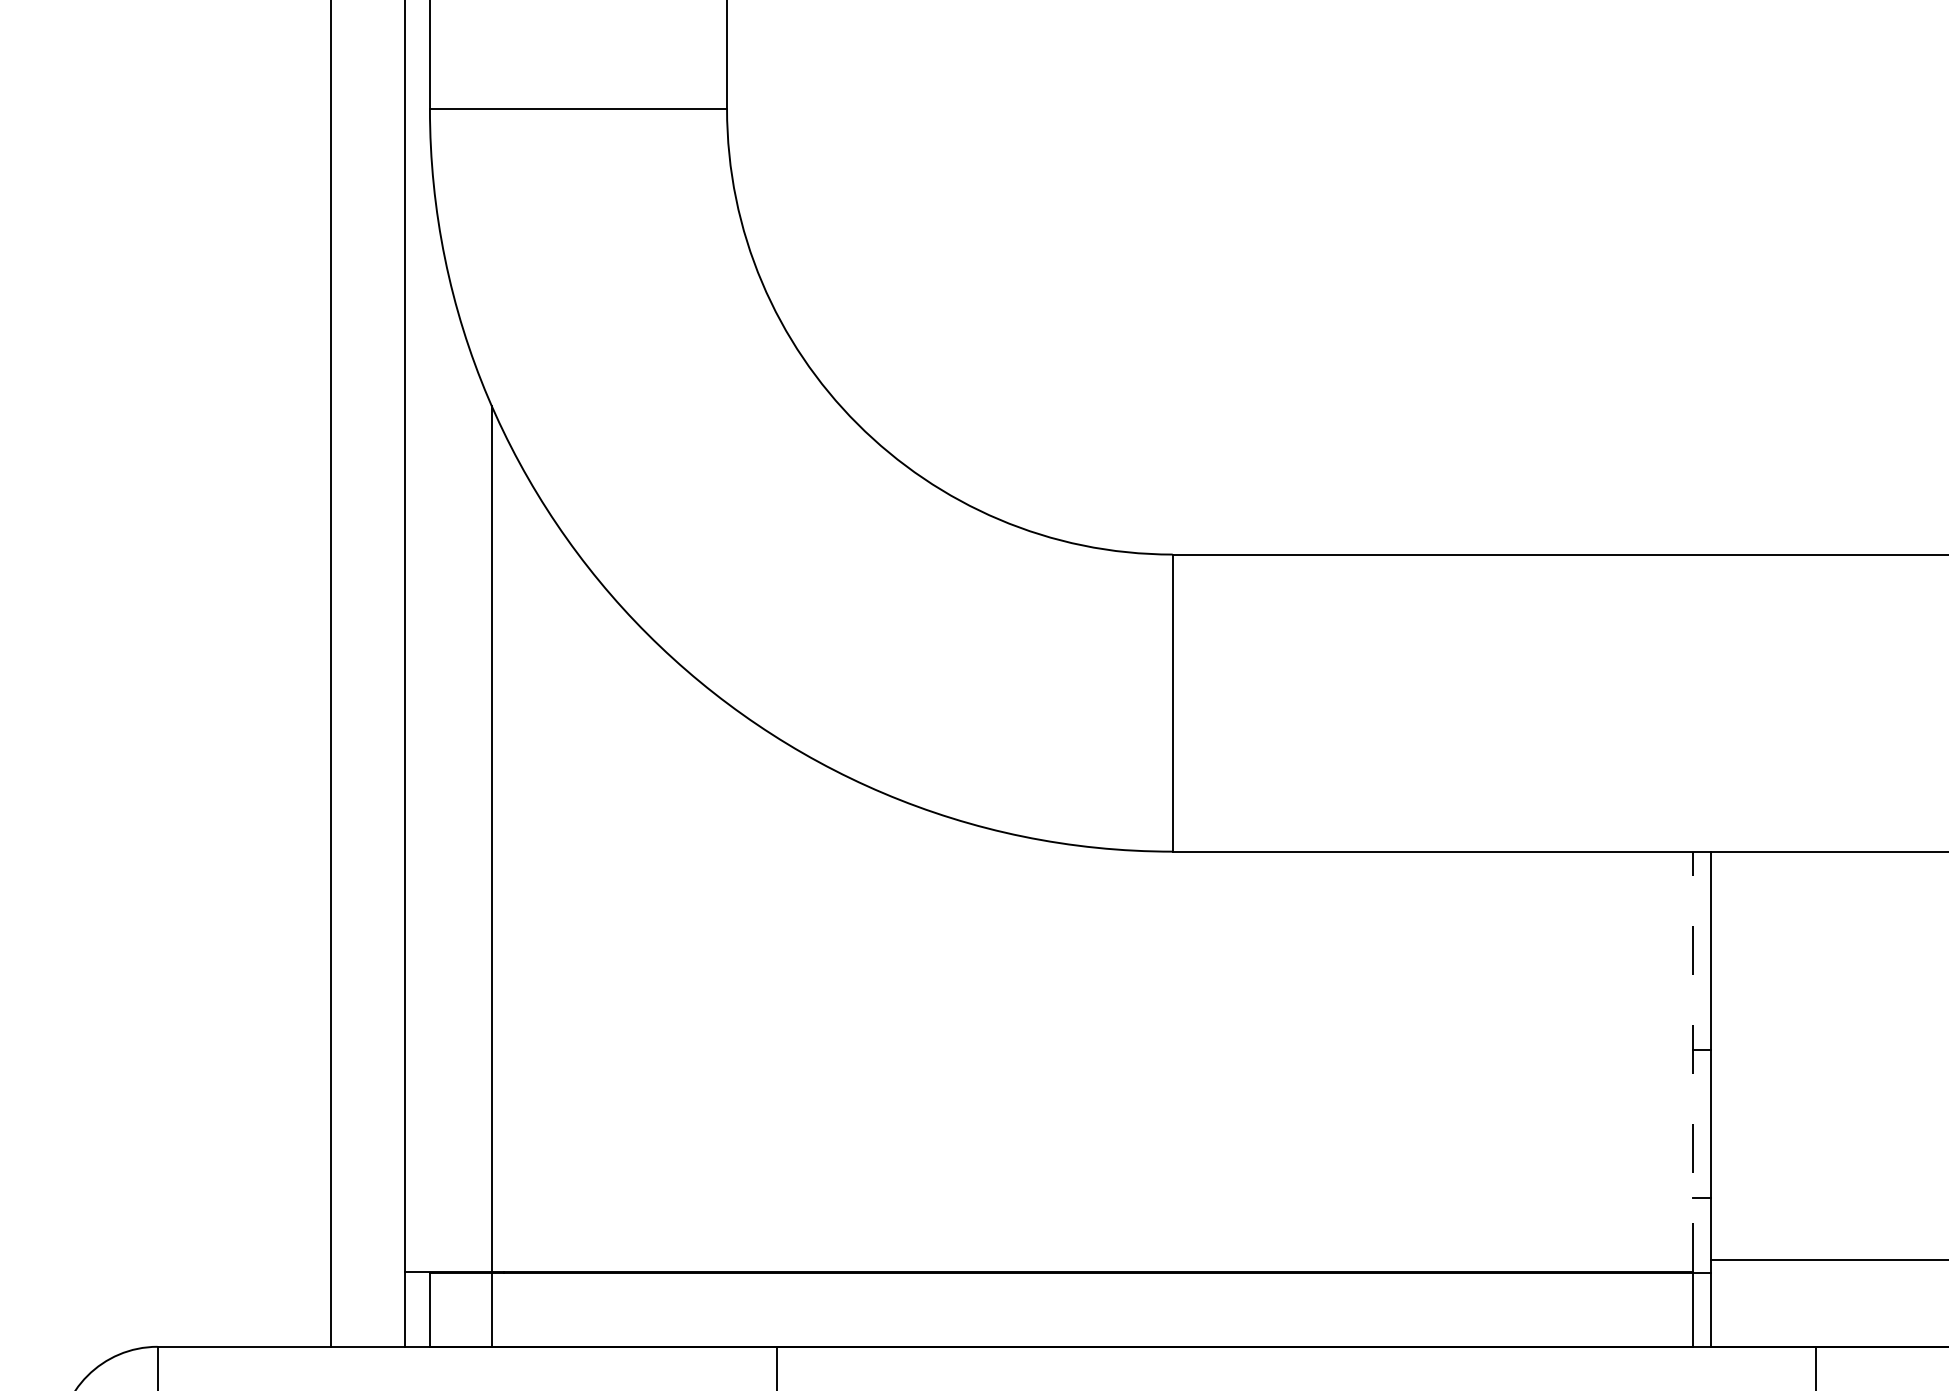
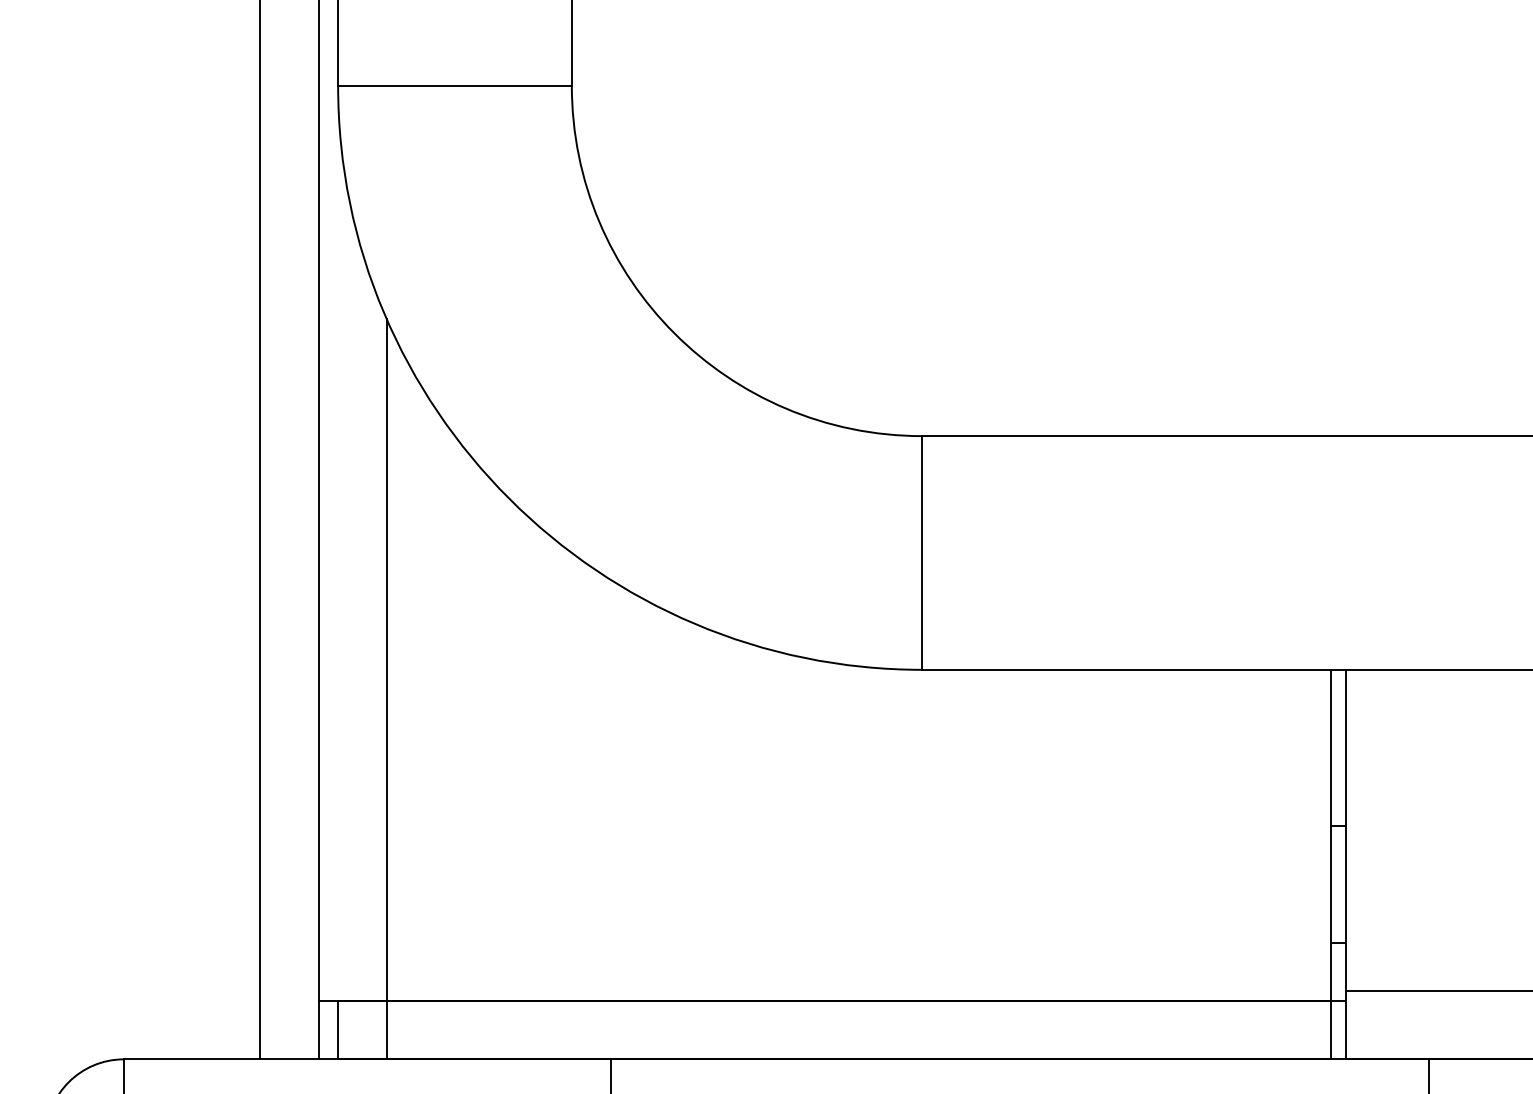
line: (1692, 1060) -> (1331, 834), dashed -> solid

